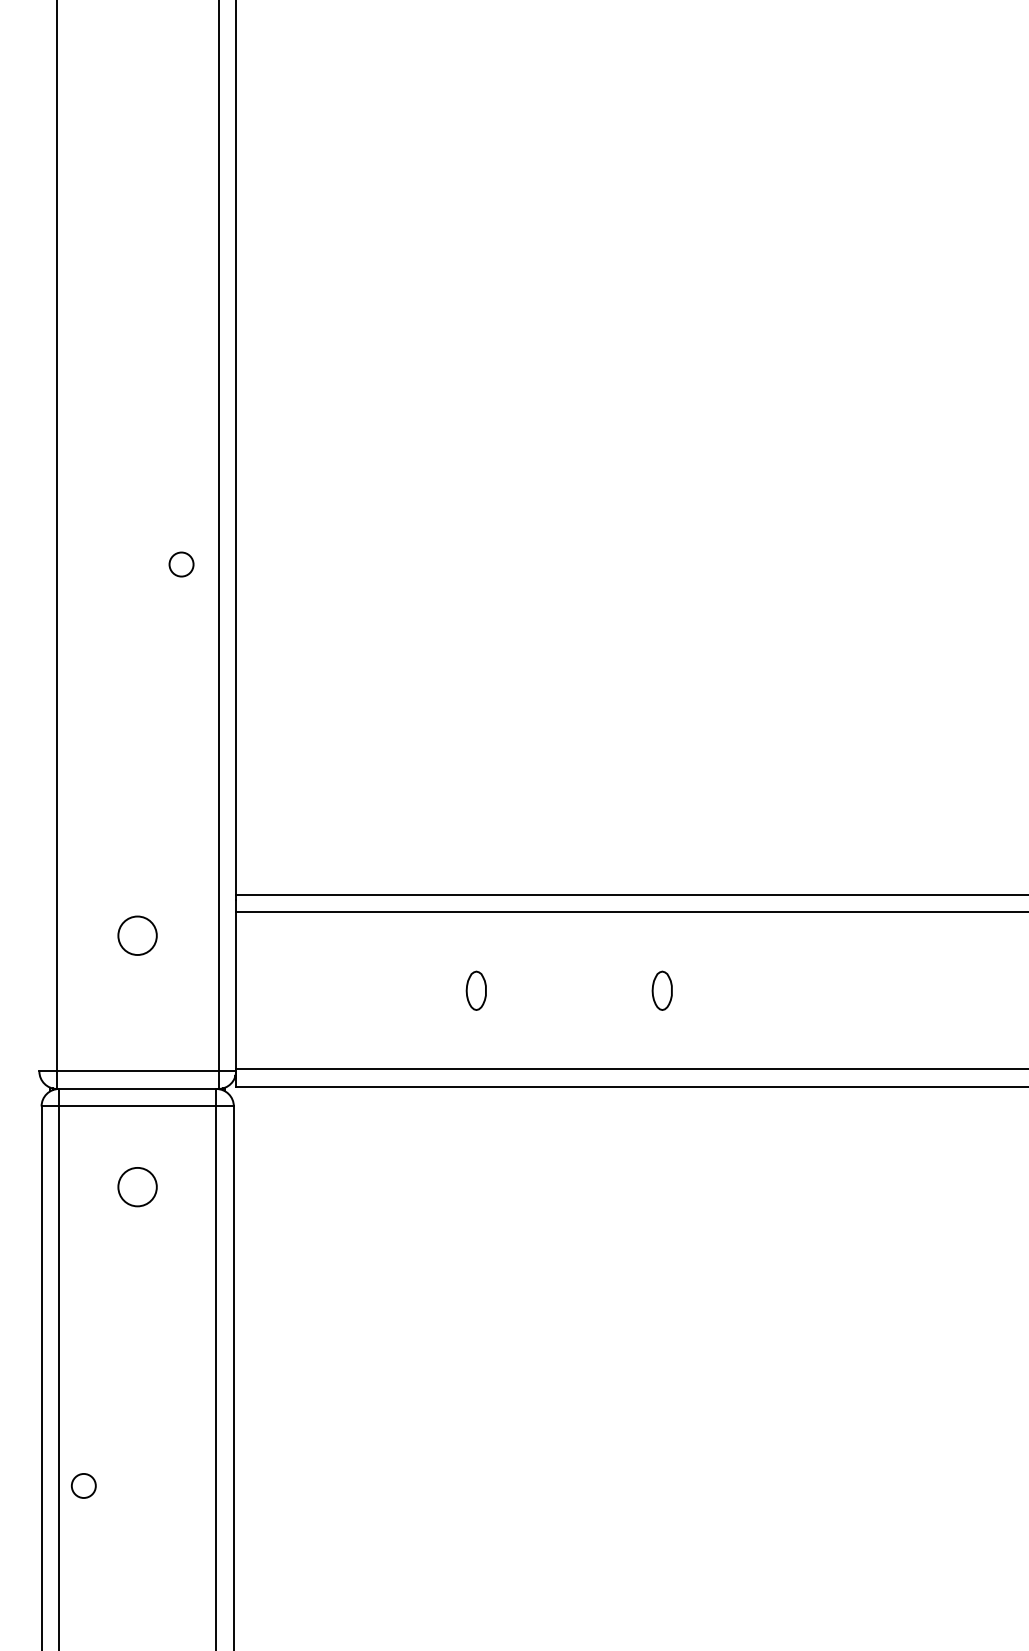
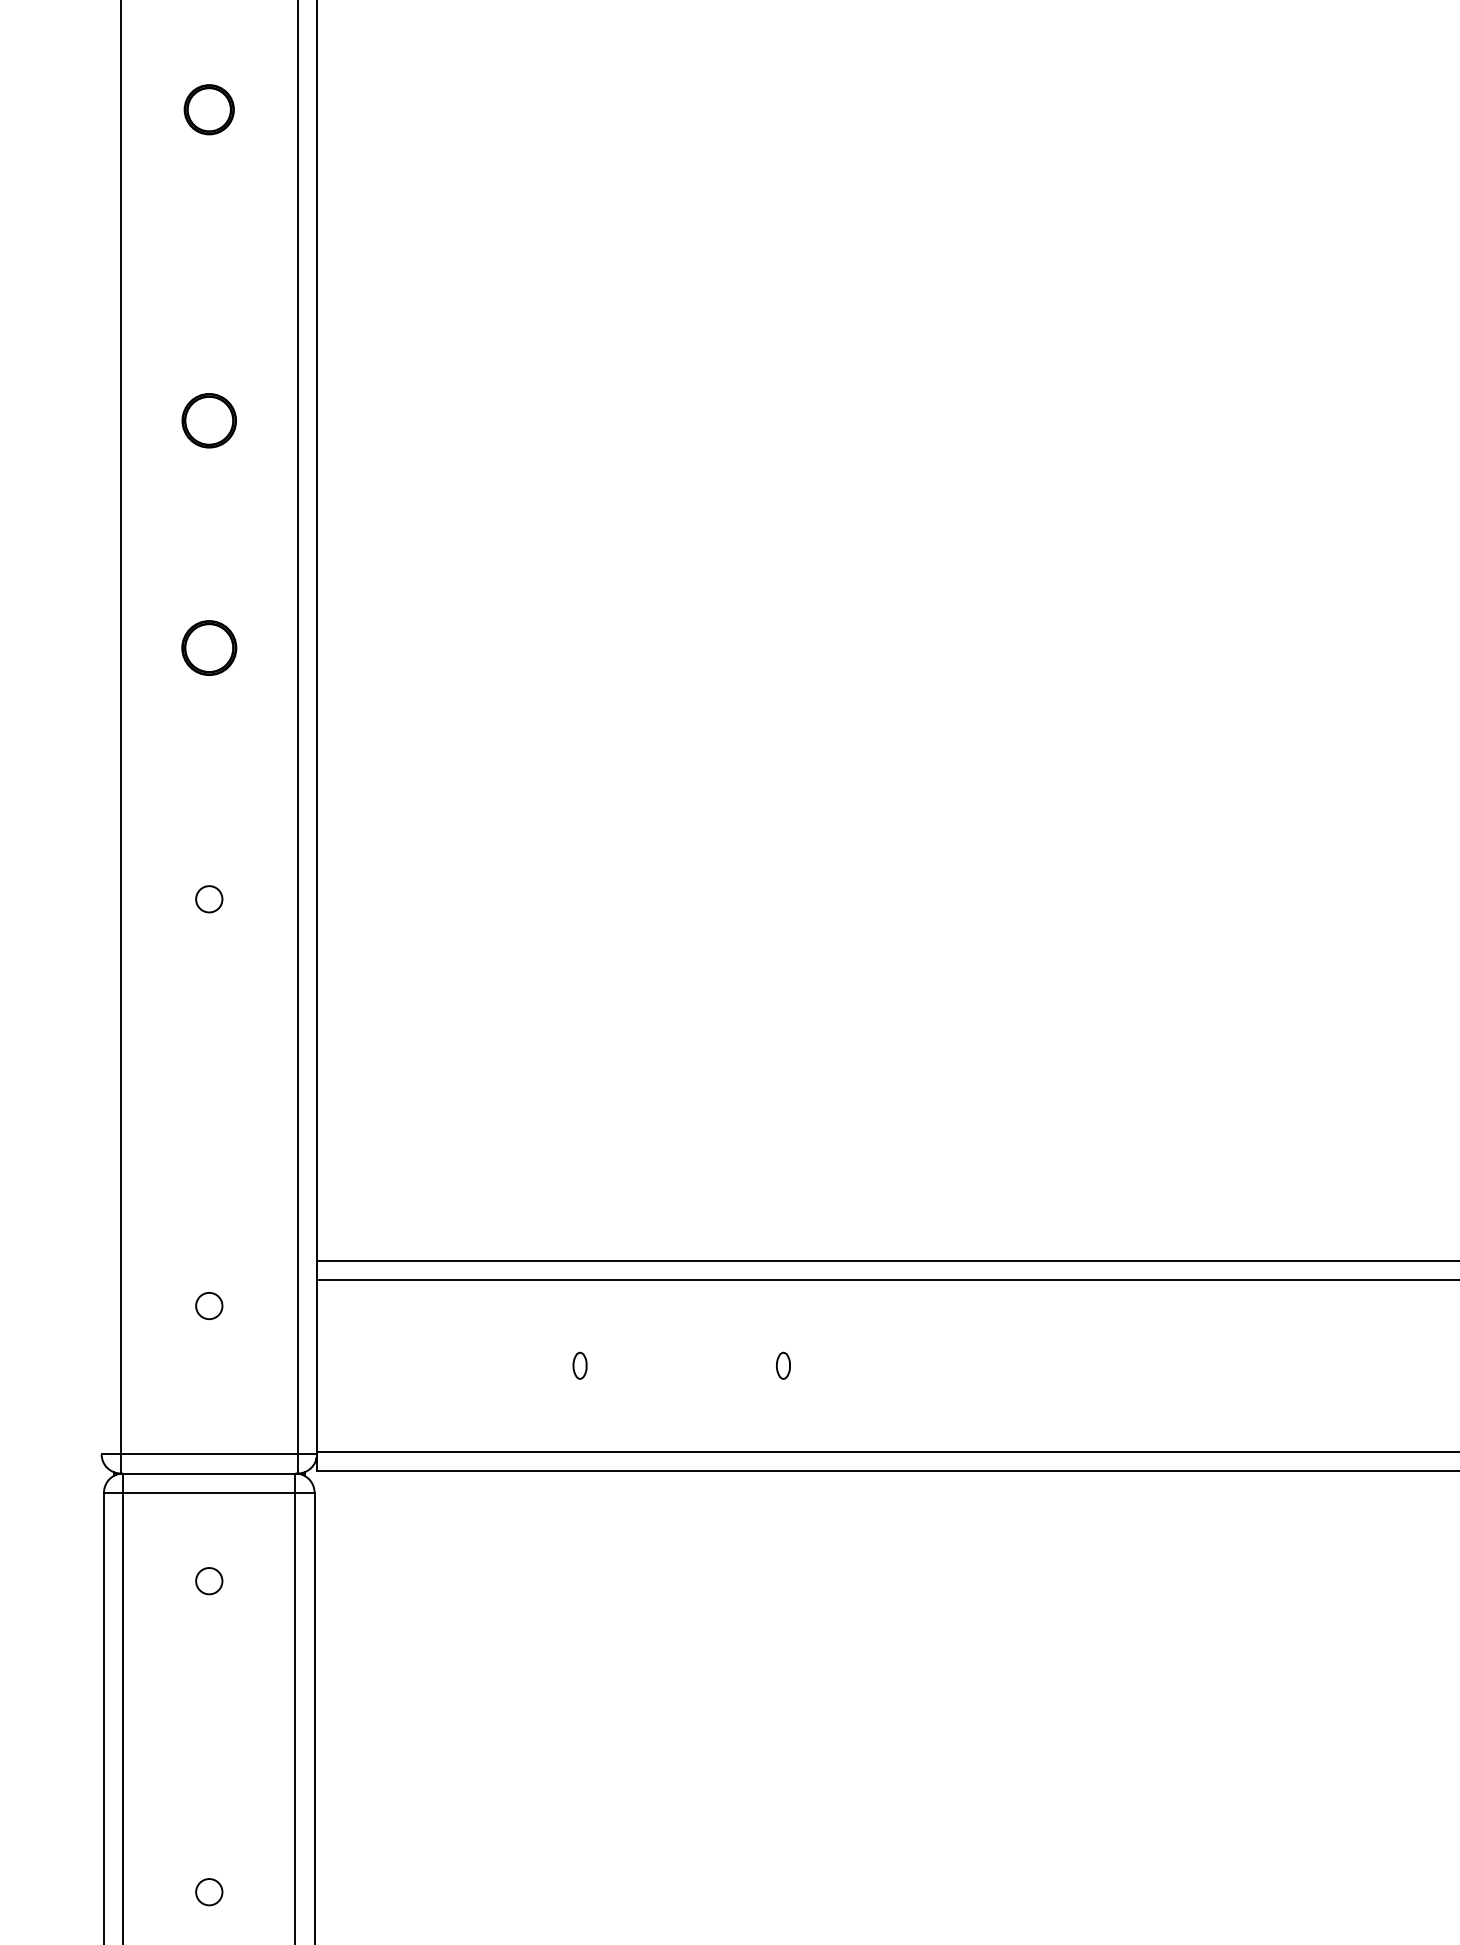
part: (136, 127) -> (208, 420), added
part: (137, 334) -> (209, 647), added
circle: (181, 564) -> (209, 899), moved
circle: (137, 936) -> (209, 1306), size x0.62
part: (475, 990) -> (579, 1365), size x0.62
part: (661, 990) -> (782, 1365), size x0.62
circle: (137, 1187) -> (209, 1581), size x0.62
circle: (84, 1486) -> (209, 1892), moved

